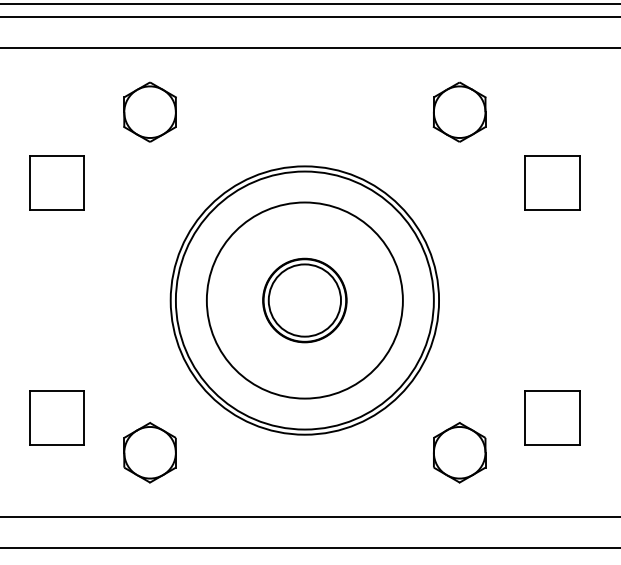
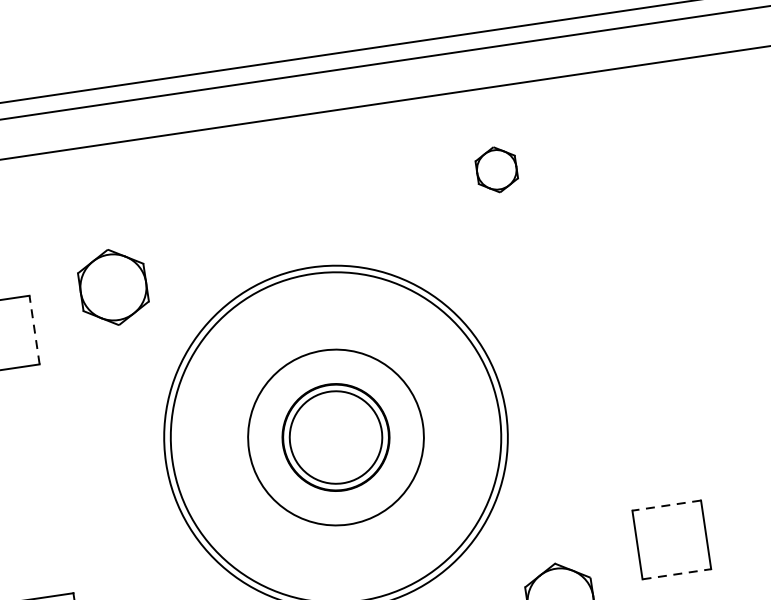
part: (149, 111) -> (112, 286), moved
part: (459, 111) -> (496, 169), size x0.6
line: (84, 182) -> (34, 329), solid -> dashed
part: (552, 182) -> (627, 241), removed
circle: (304, 300) -> (335, 437), size x0.7
line: (552, 390) -> (666, 505), solid -> dashed
line: (553, 445) -> (678, 574), solid -> dashed

